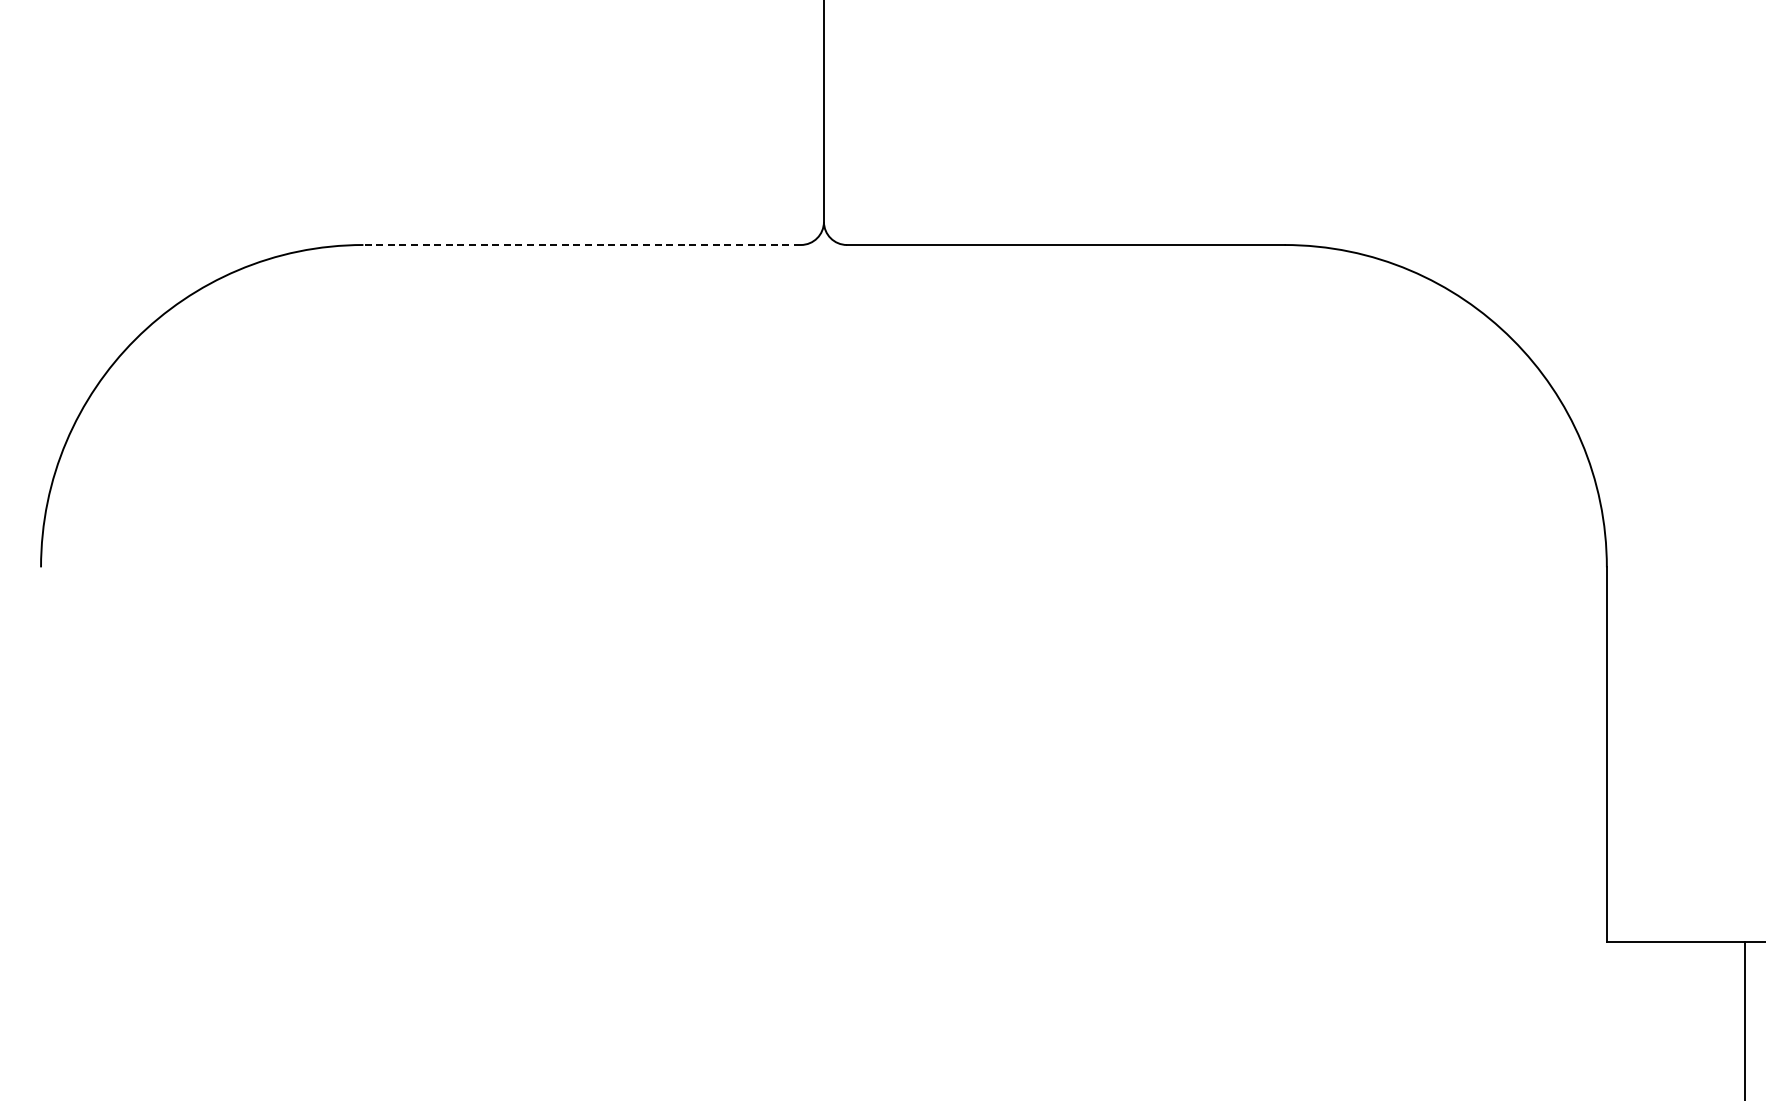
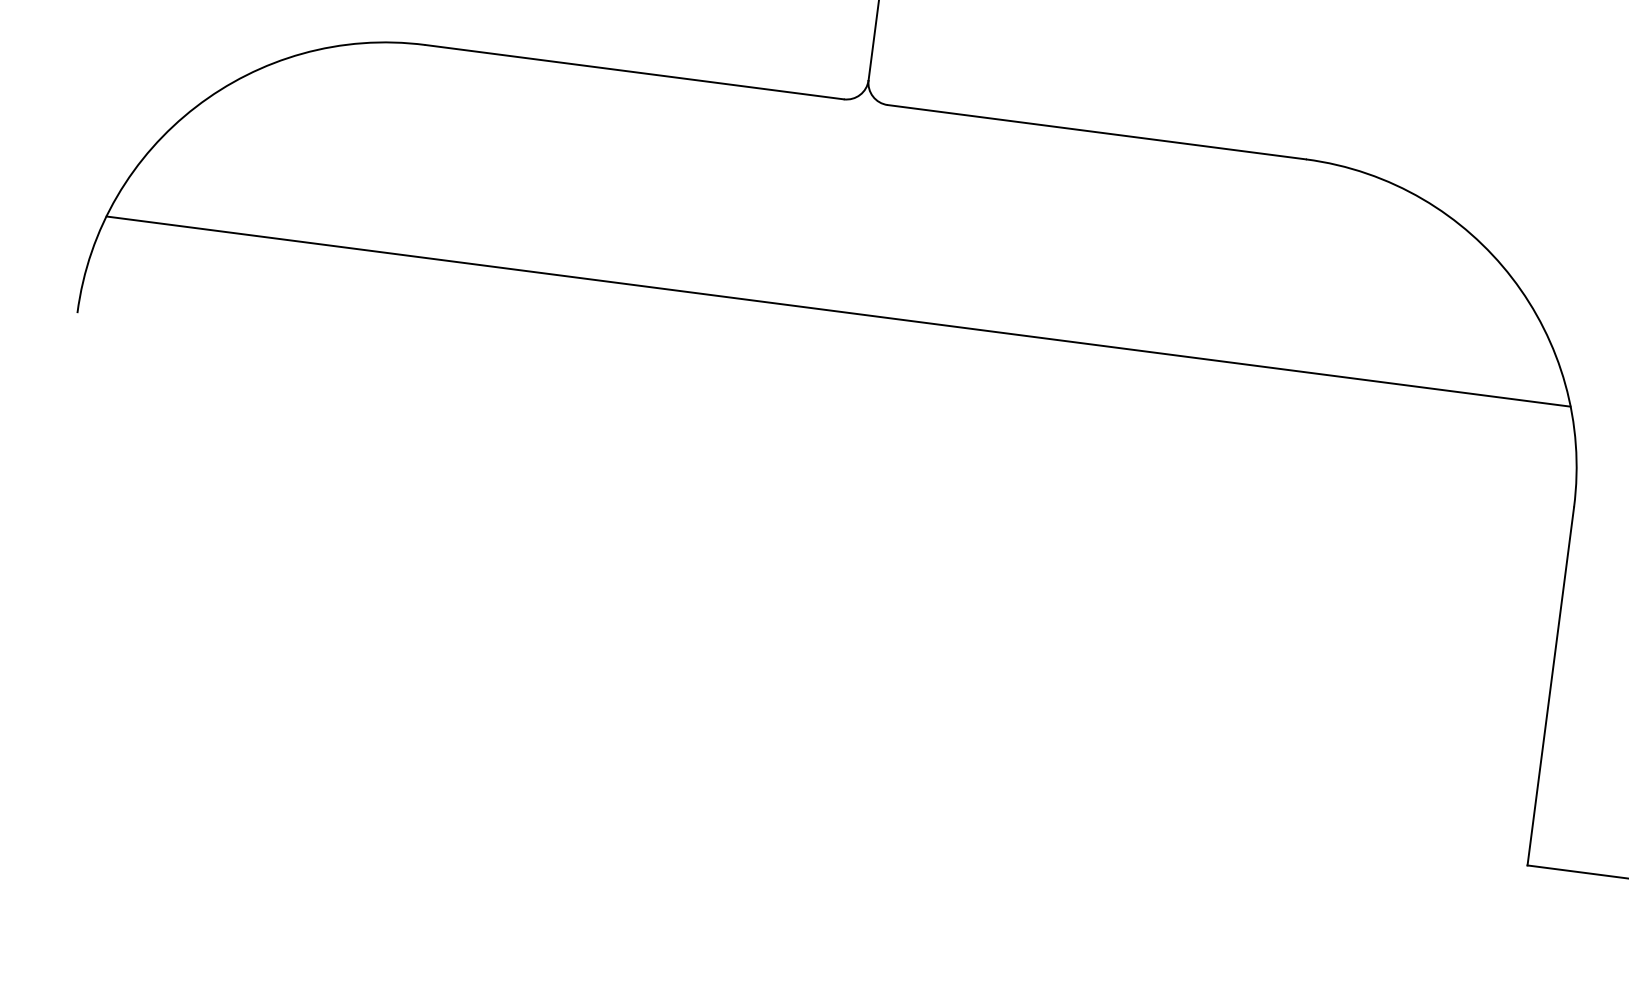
line: (582, 245) -> (634, 72), dashed -> solid
line: (823, 464) -> (838, 311), added

